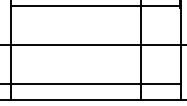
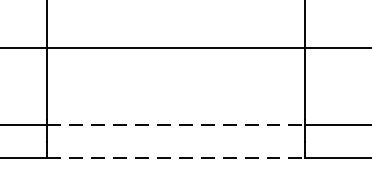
line: (76, 83) -> (176, 125), solid -> dashed
line: (76, 100) -> (176, 159), solid -> dashed

